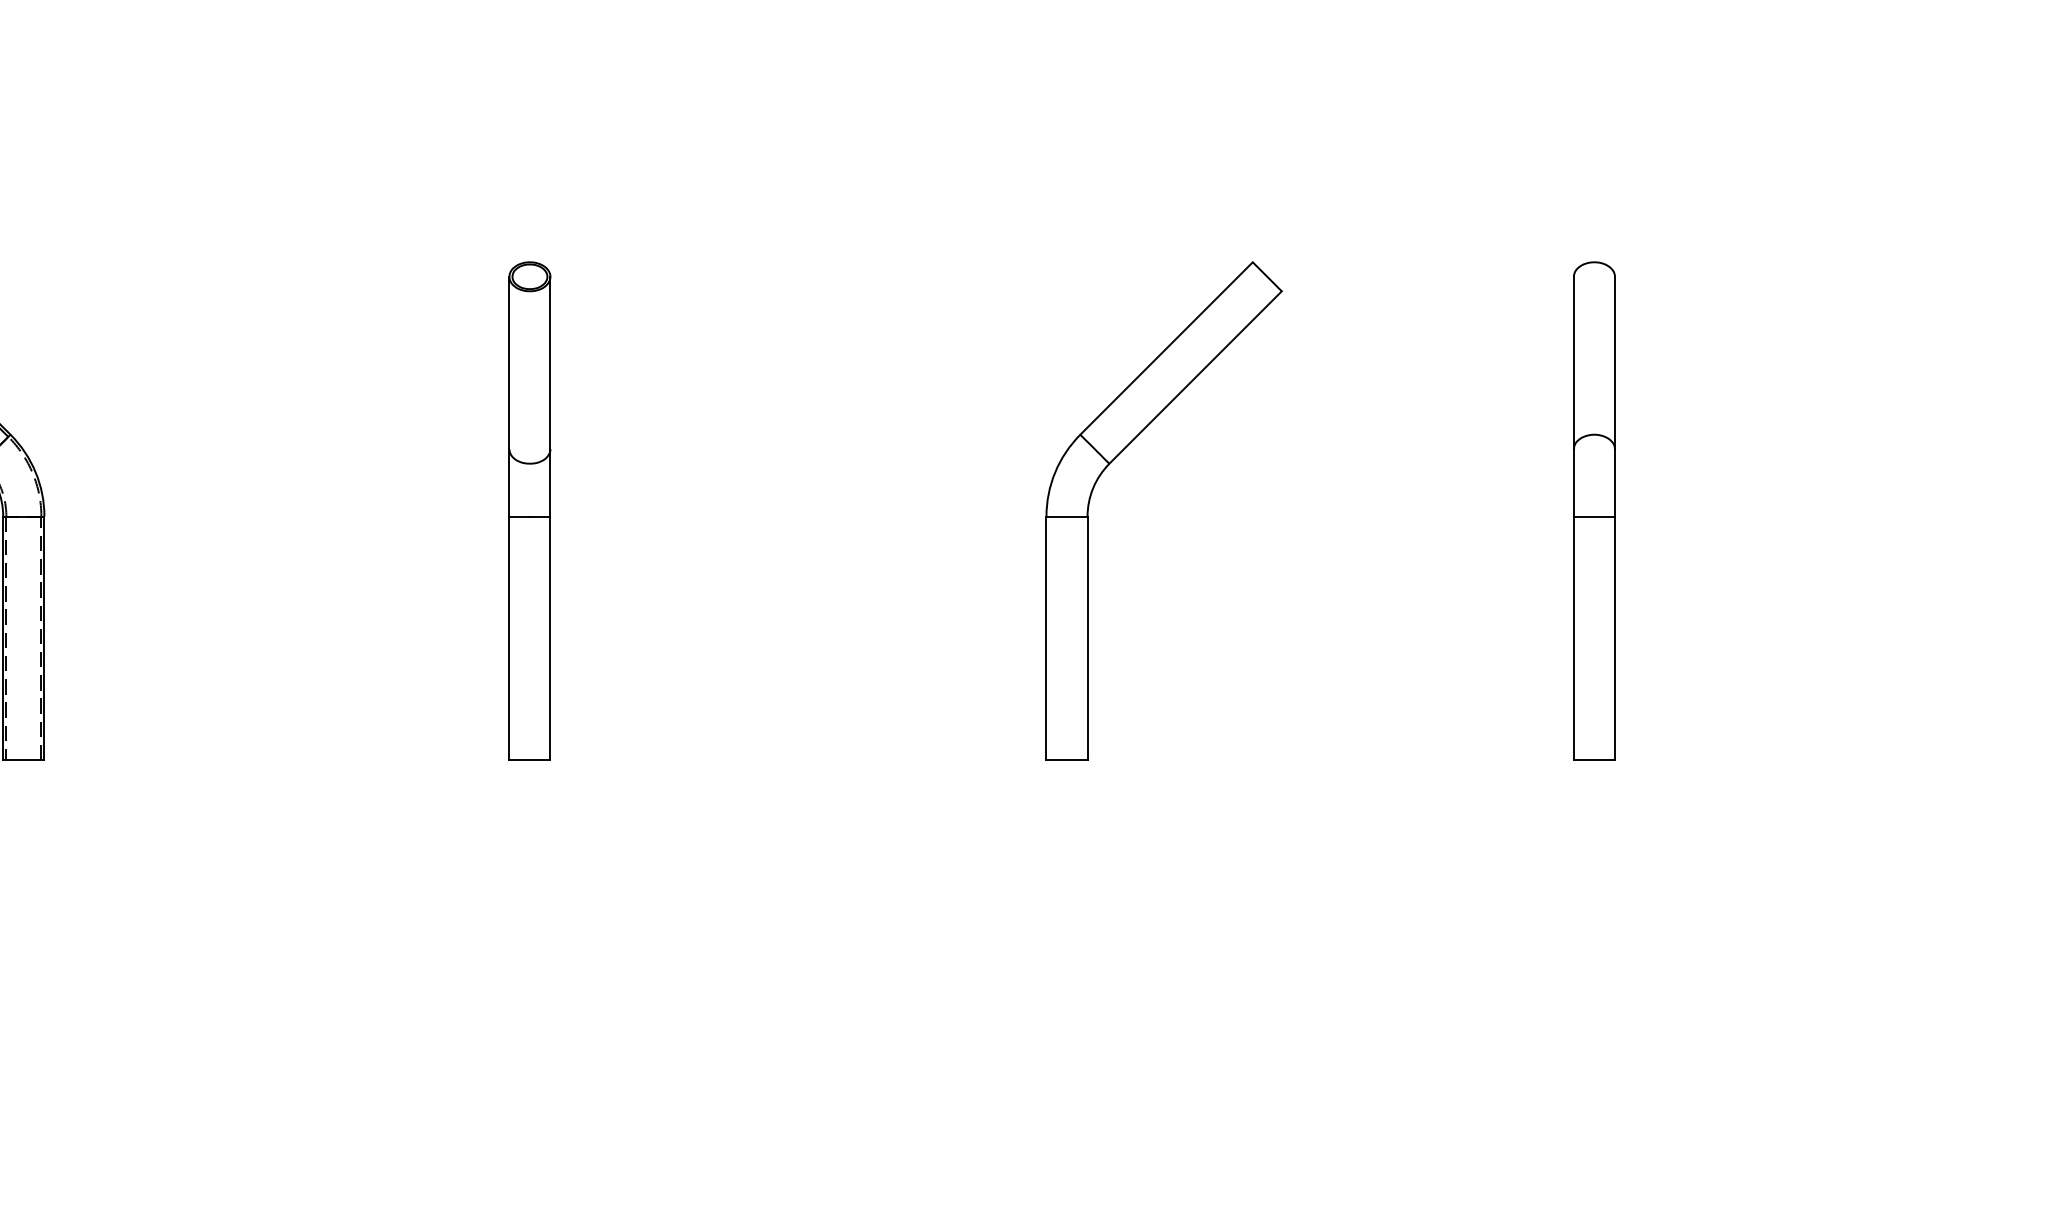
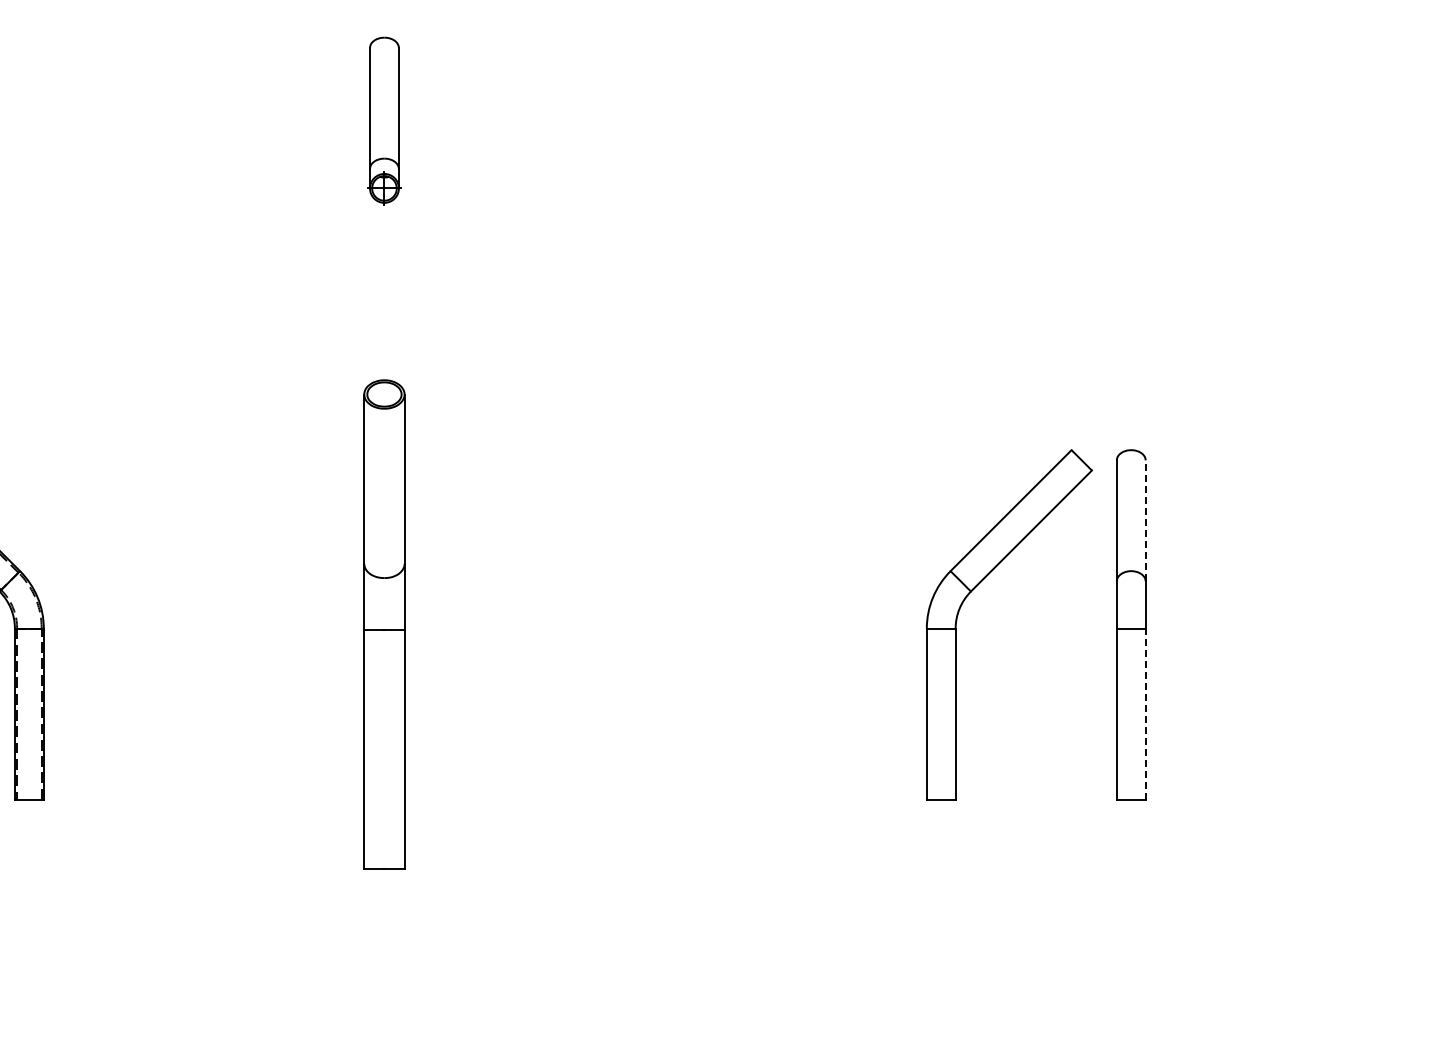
line: (1614, 362) -> (1145, 520), solid -> dashed
part: (1114, 460) -> (974, 589), moved
part: (530, 510) -> (384, 624), size x1.4
line: (1614, 639) -> (1145, 714), solid -> dashed

